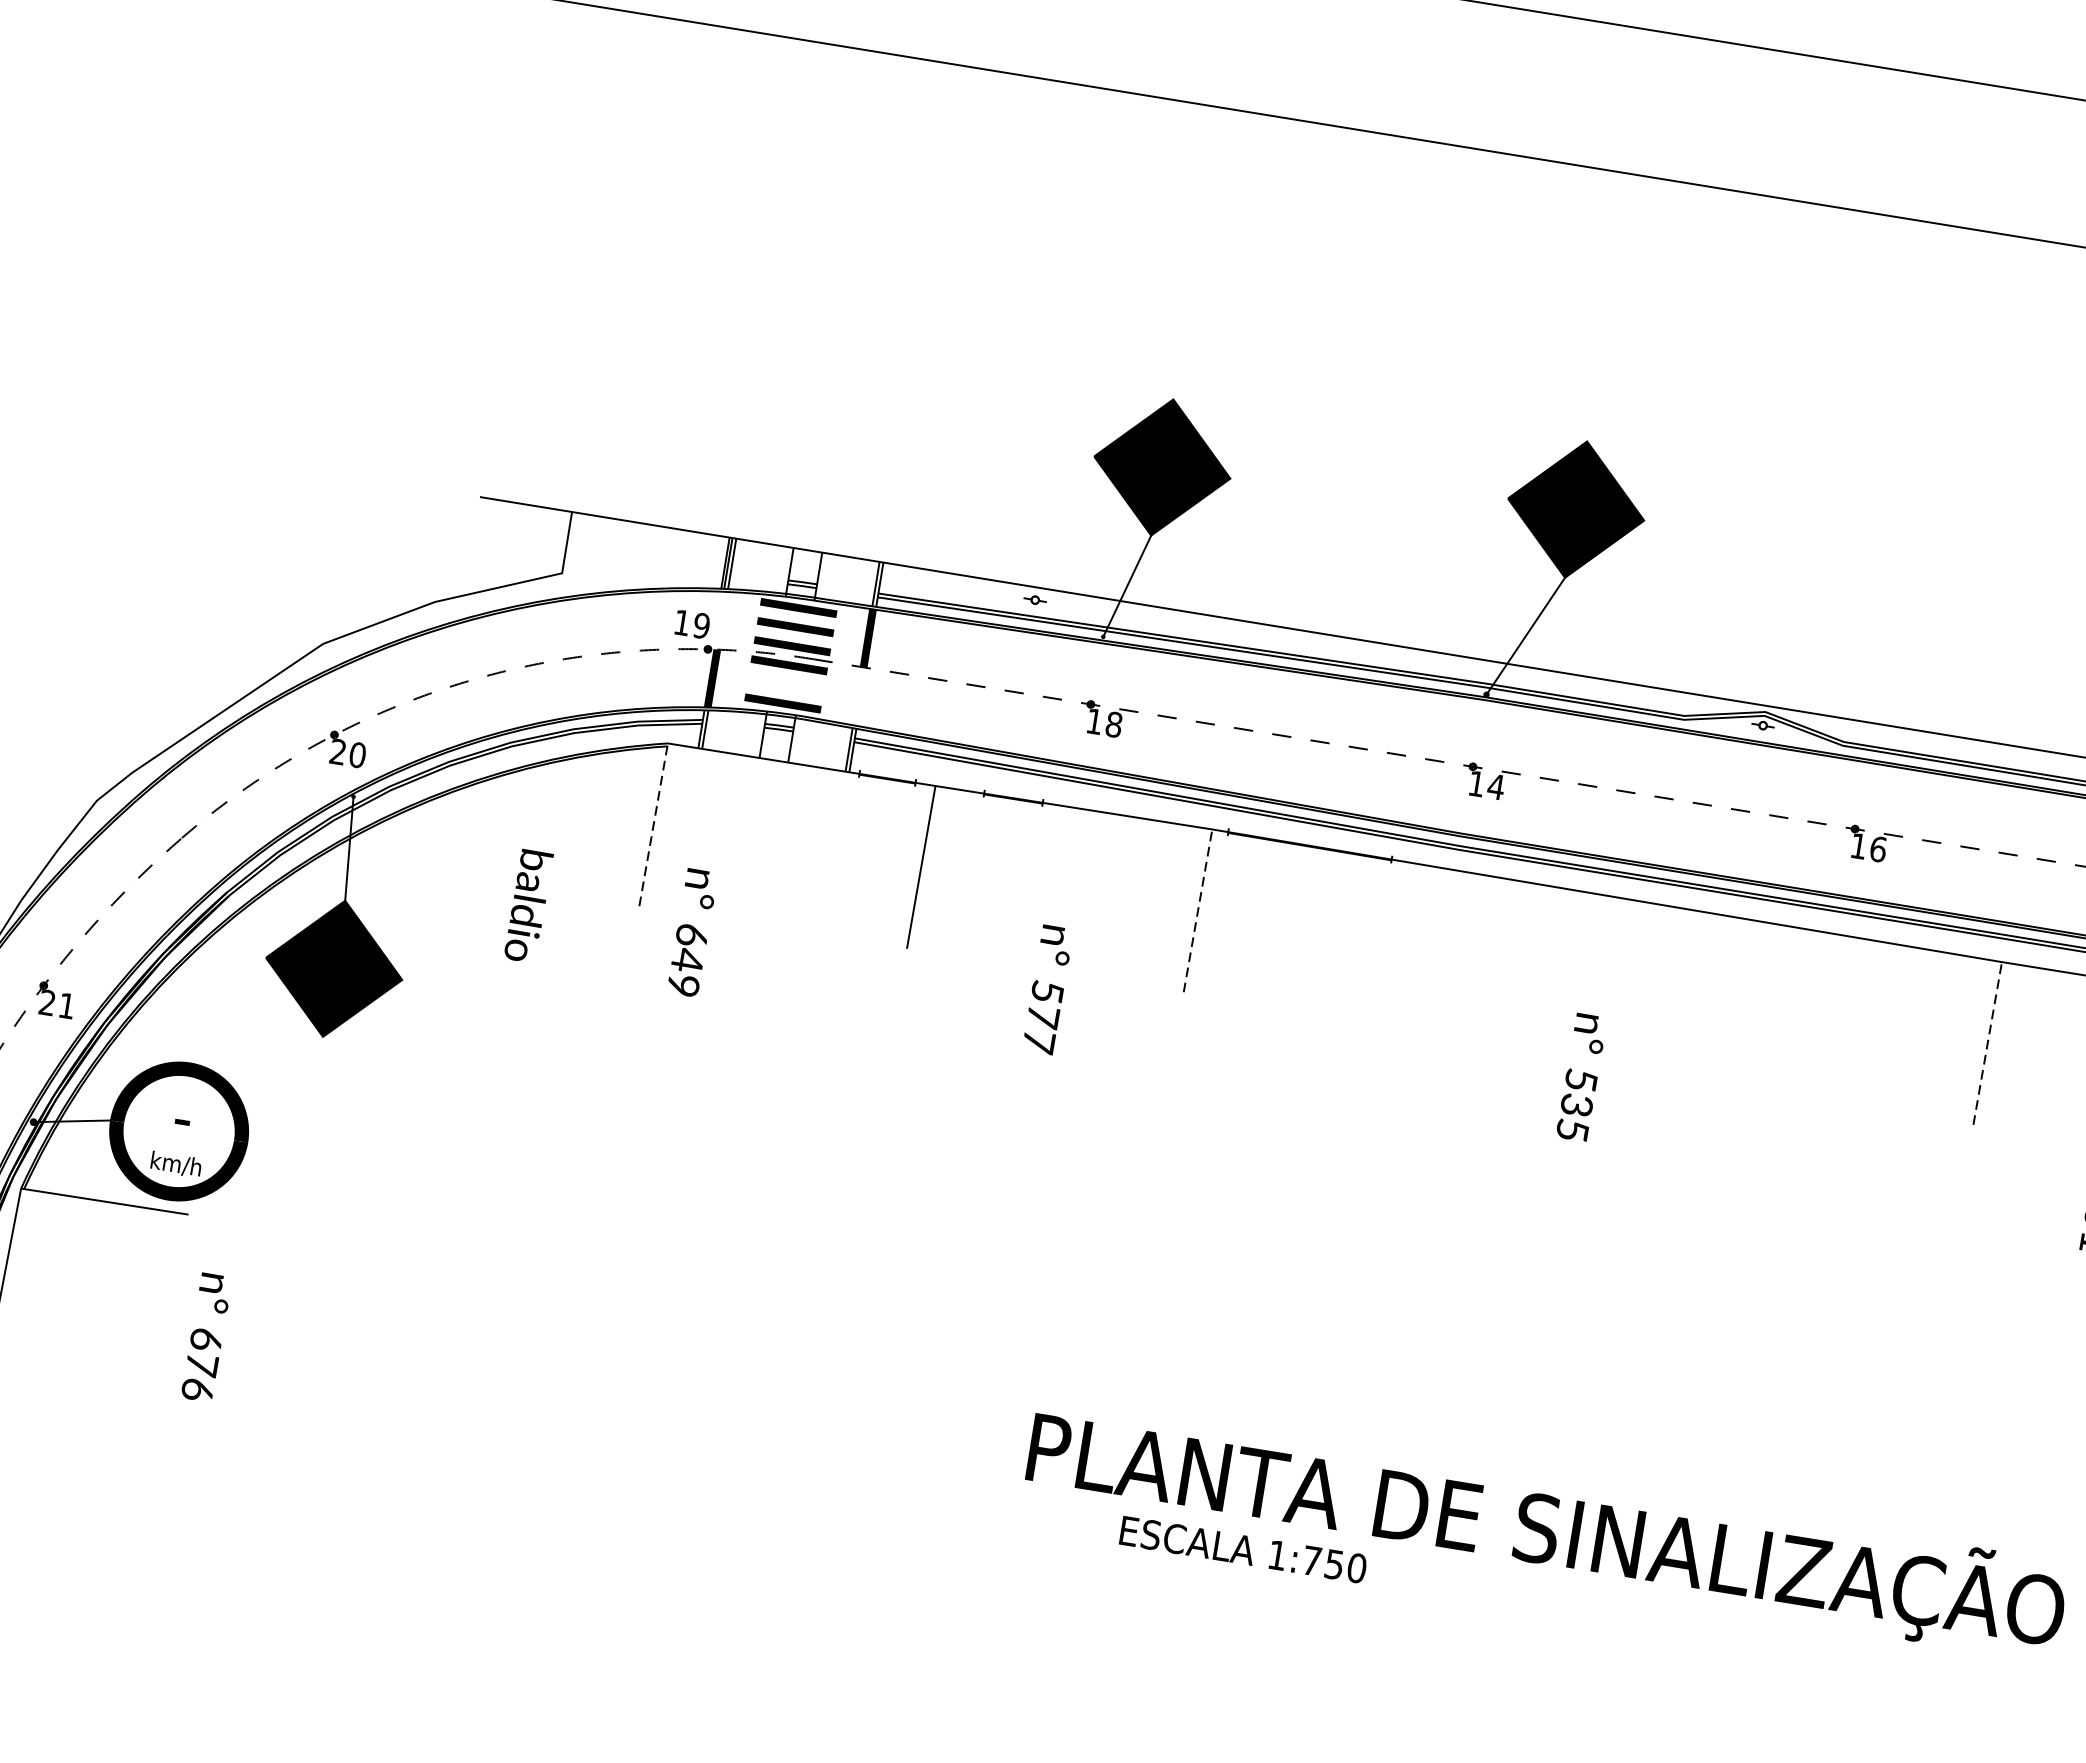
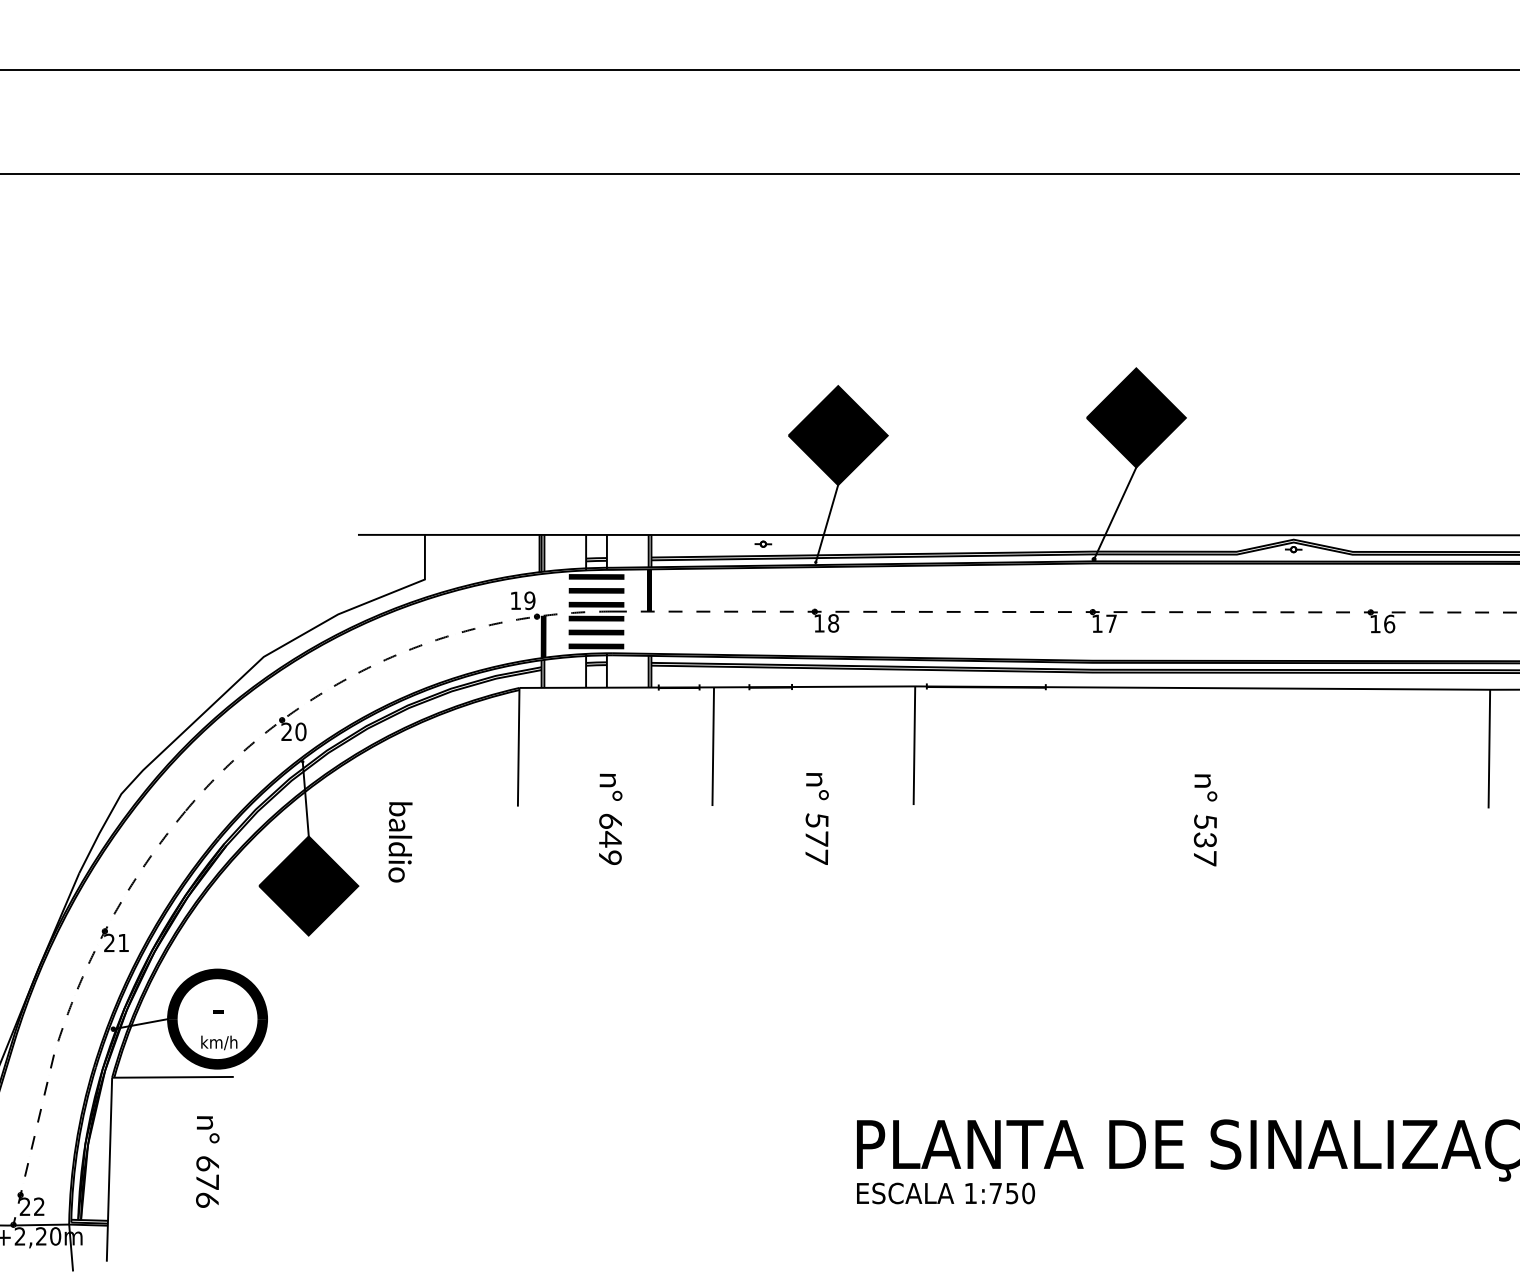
line: (786, 684) -> (596, 632), added
text: (1496, 786) -> (1111, 623), 14 -> 17
line: (653, 823) -> (518, 746), dashed -> solid
text: (528, 906) -> (400, 842), moved
line: (1198, 910) -> (914, 745), dashed -> solid
text: (692, 931) -> (610, 818), moved
line: (1988, 1042) -> (1489, 748), dashed -> solid
text: (1571, 1130) -> (1204, 858), 535 -> 537
text: (206, 1336) -> (207, 1161), moved
text: (1242, 1549) -> (945, 1193), moved

